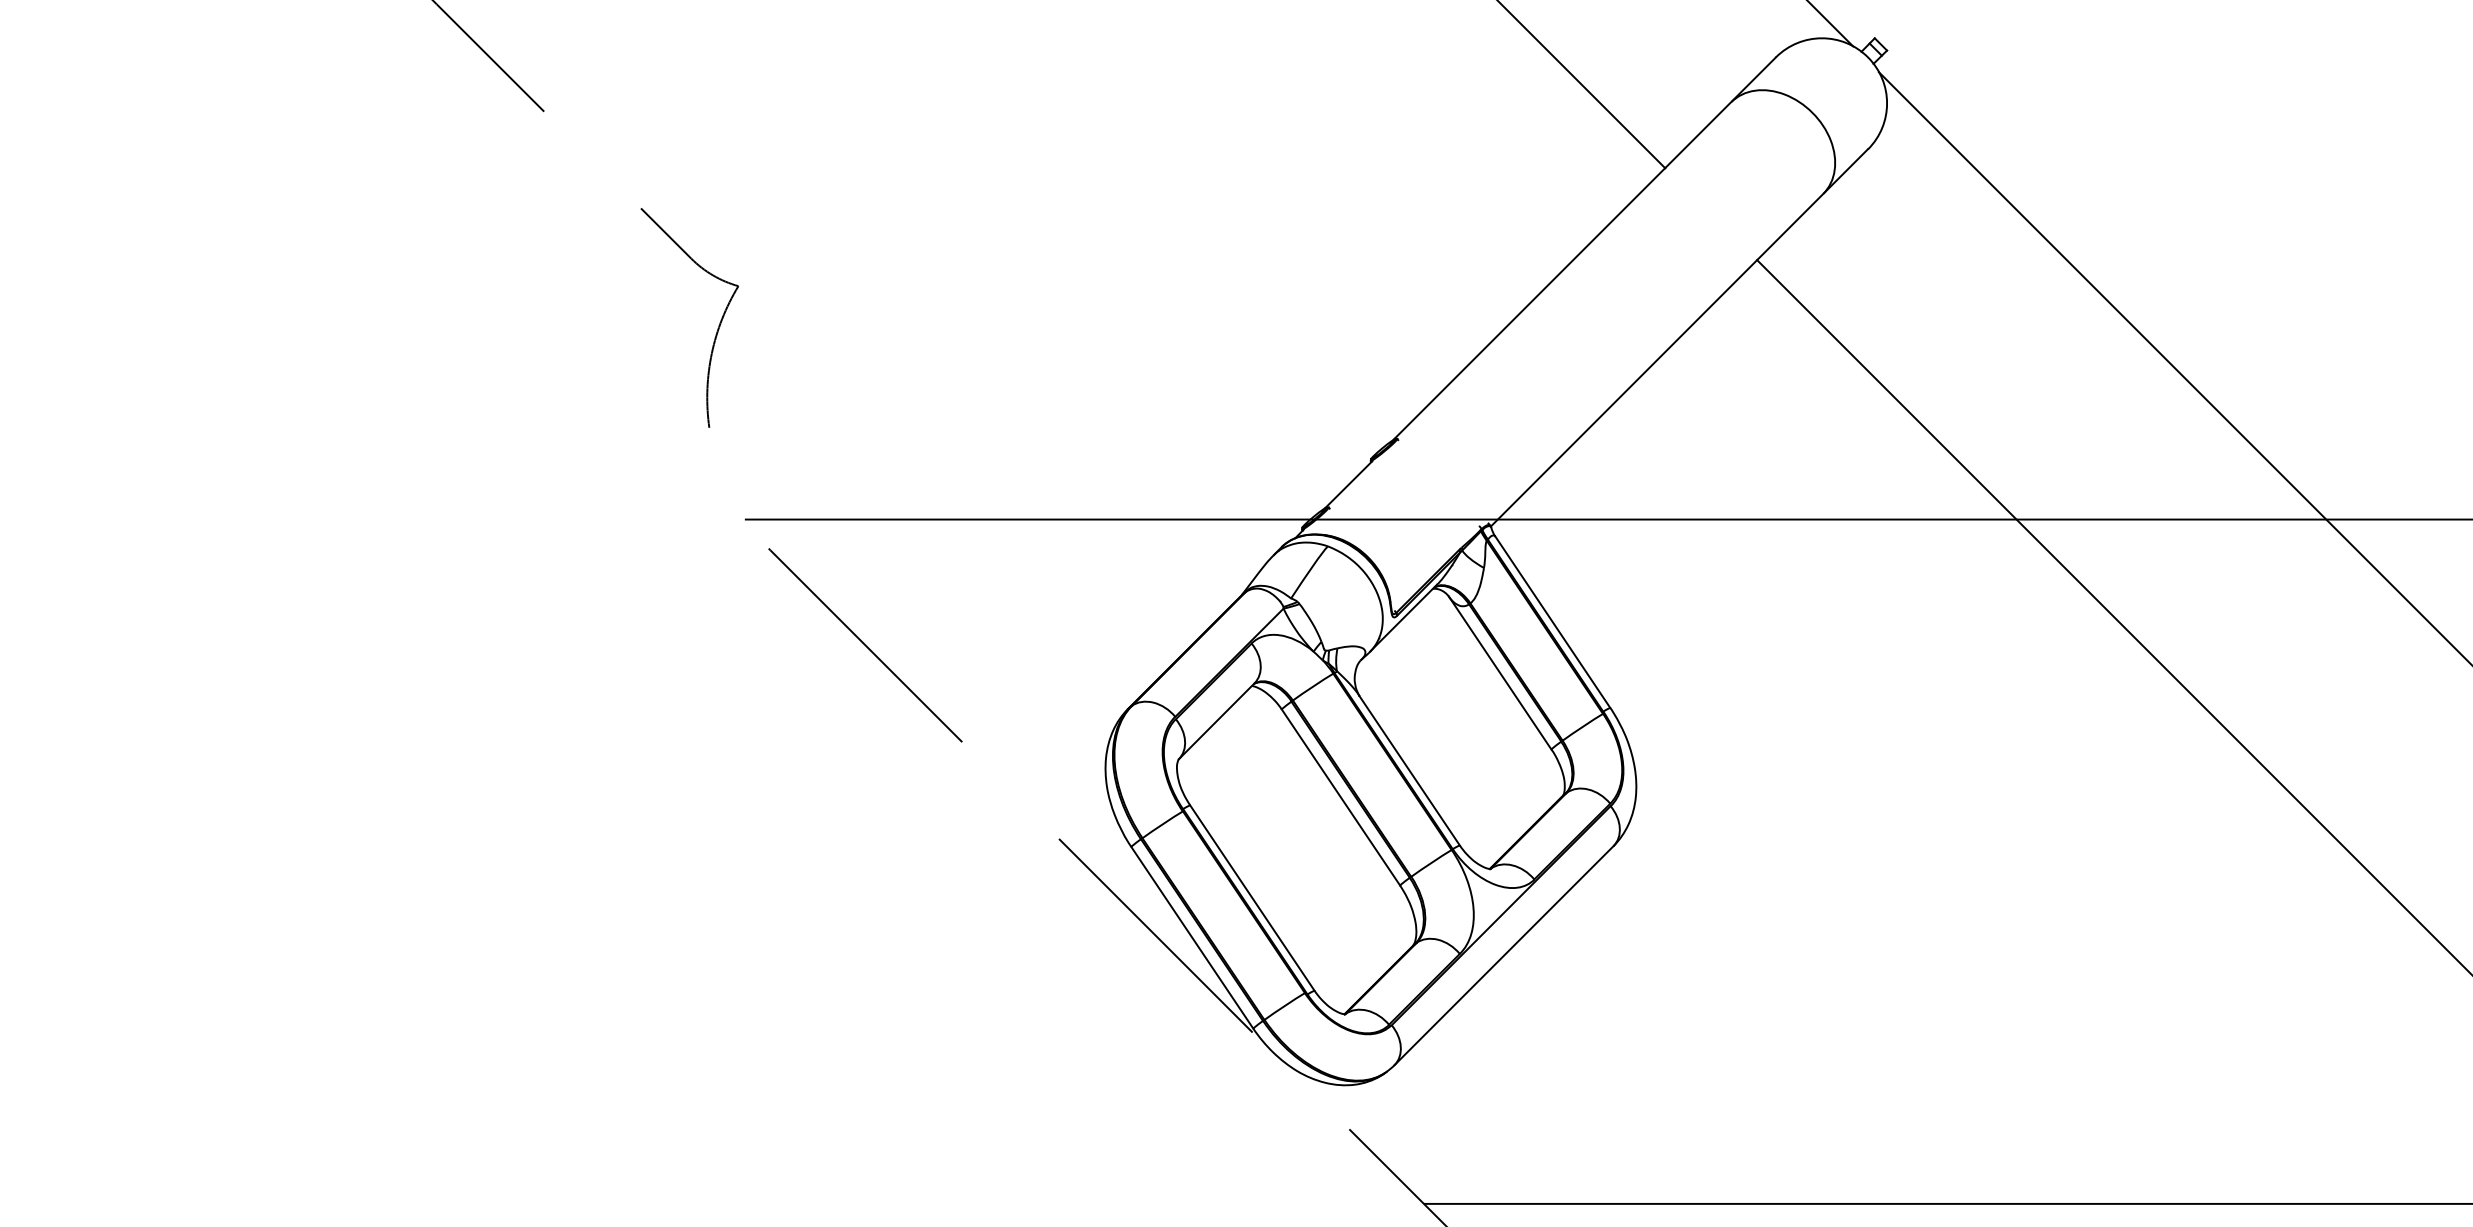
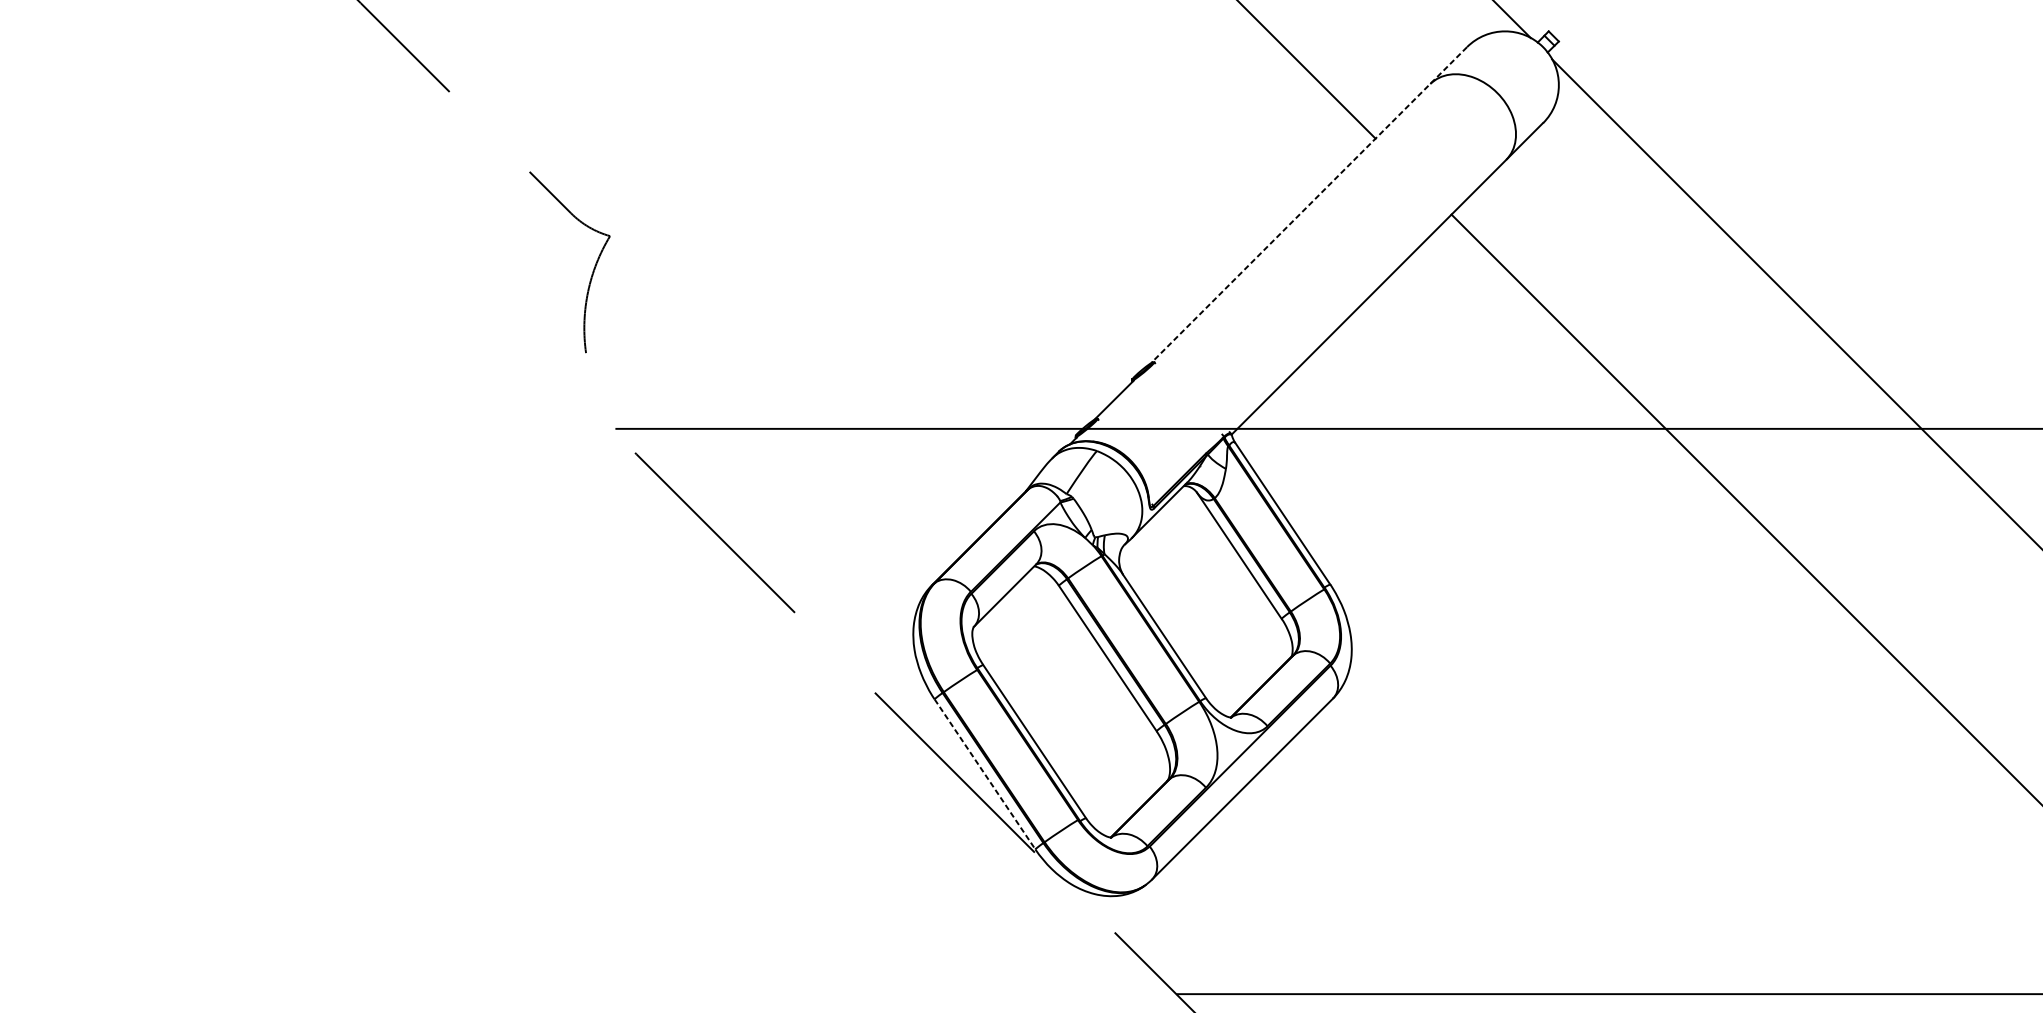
line: (1584, 248) -> (1308, 205), solid -> dashed
line: (1192, 938) -> (985, 774), solid -> dashed

